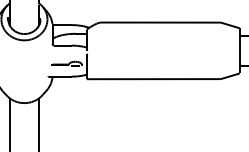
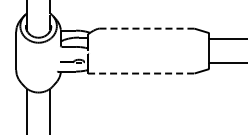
line: (160, 22) -> (146, 28), solid -> dashed
line: (154, 79) -> (141, 73), solid -> dashed

